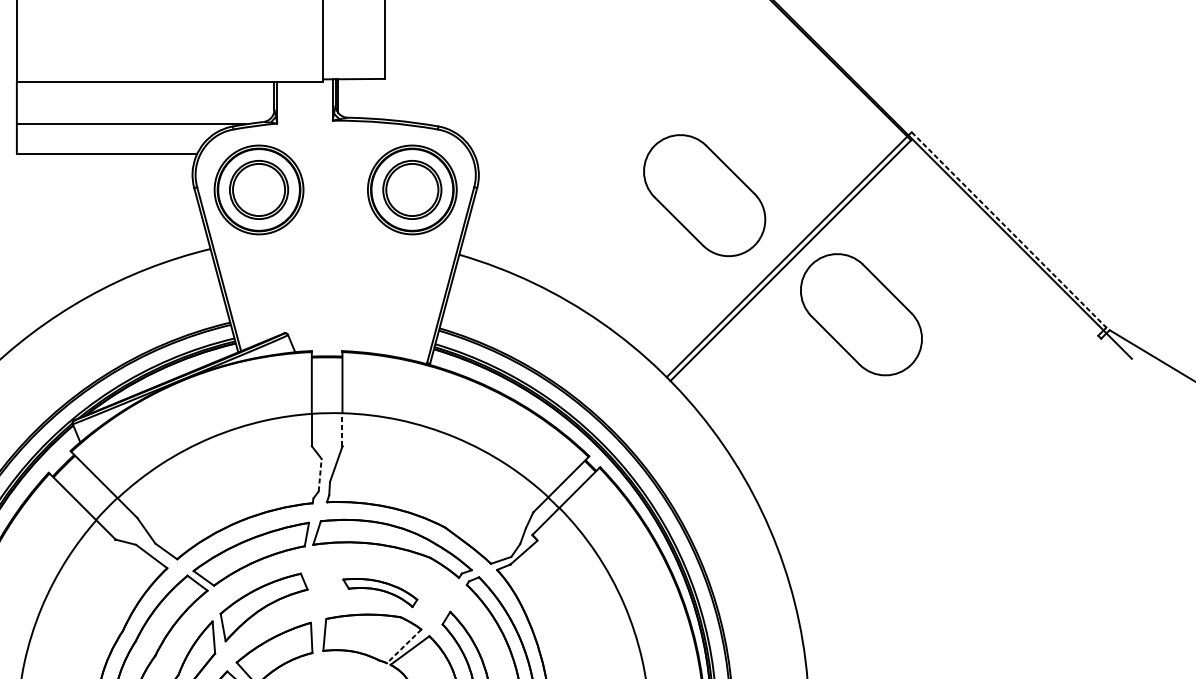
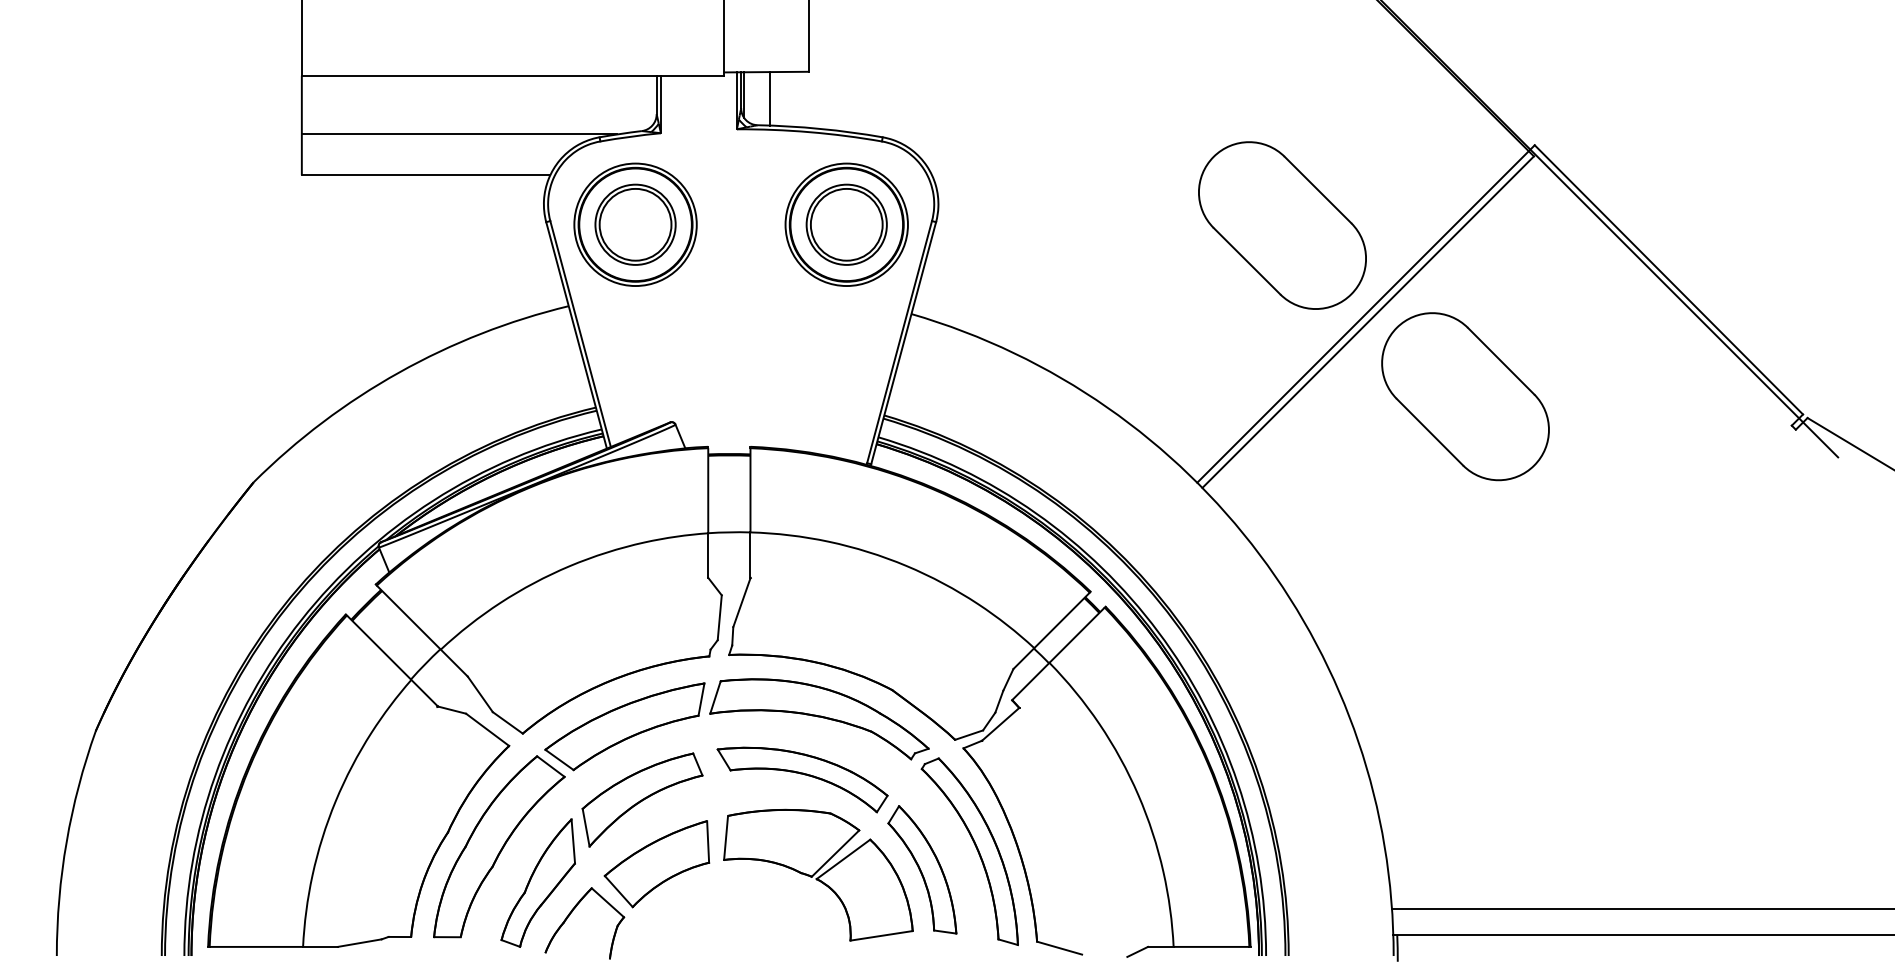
line: (356, 98) -> (769, 98), added
part: (704, 195) -> (1282, 225), moved
line: (1009, 230) -> (1669, 280), dashed -> solid
line: (342, 430) -> (750, 555), dashed -> solid
line: (319, 474) -> (719, 617), dashed -> solid
part: (380, 592) -> (802, 779), size x1.67
line: (404, 646) -> (835, 853), dashed -> solid

